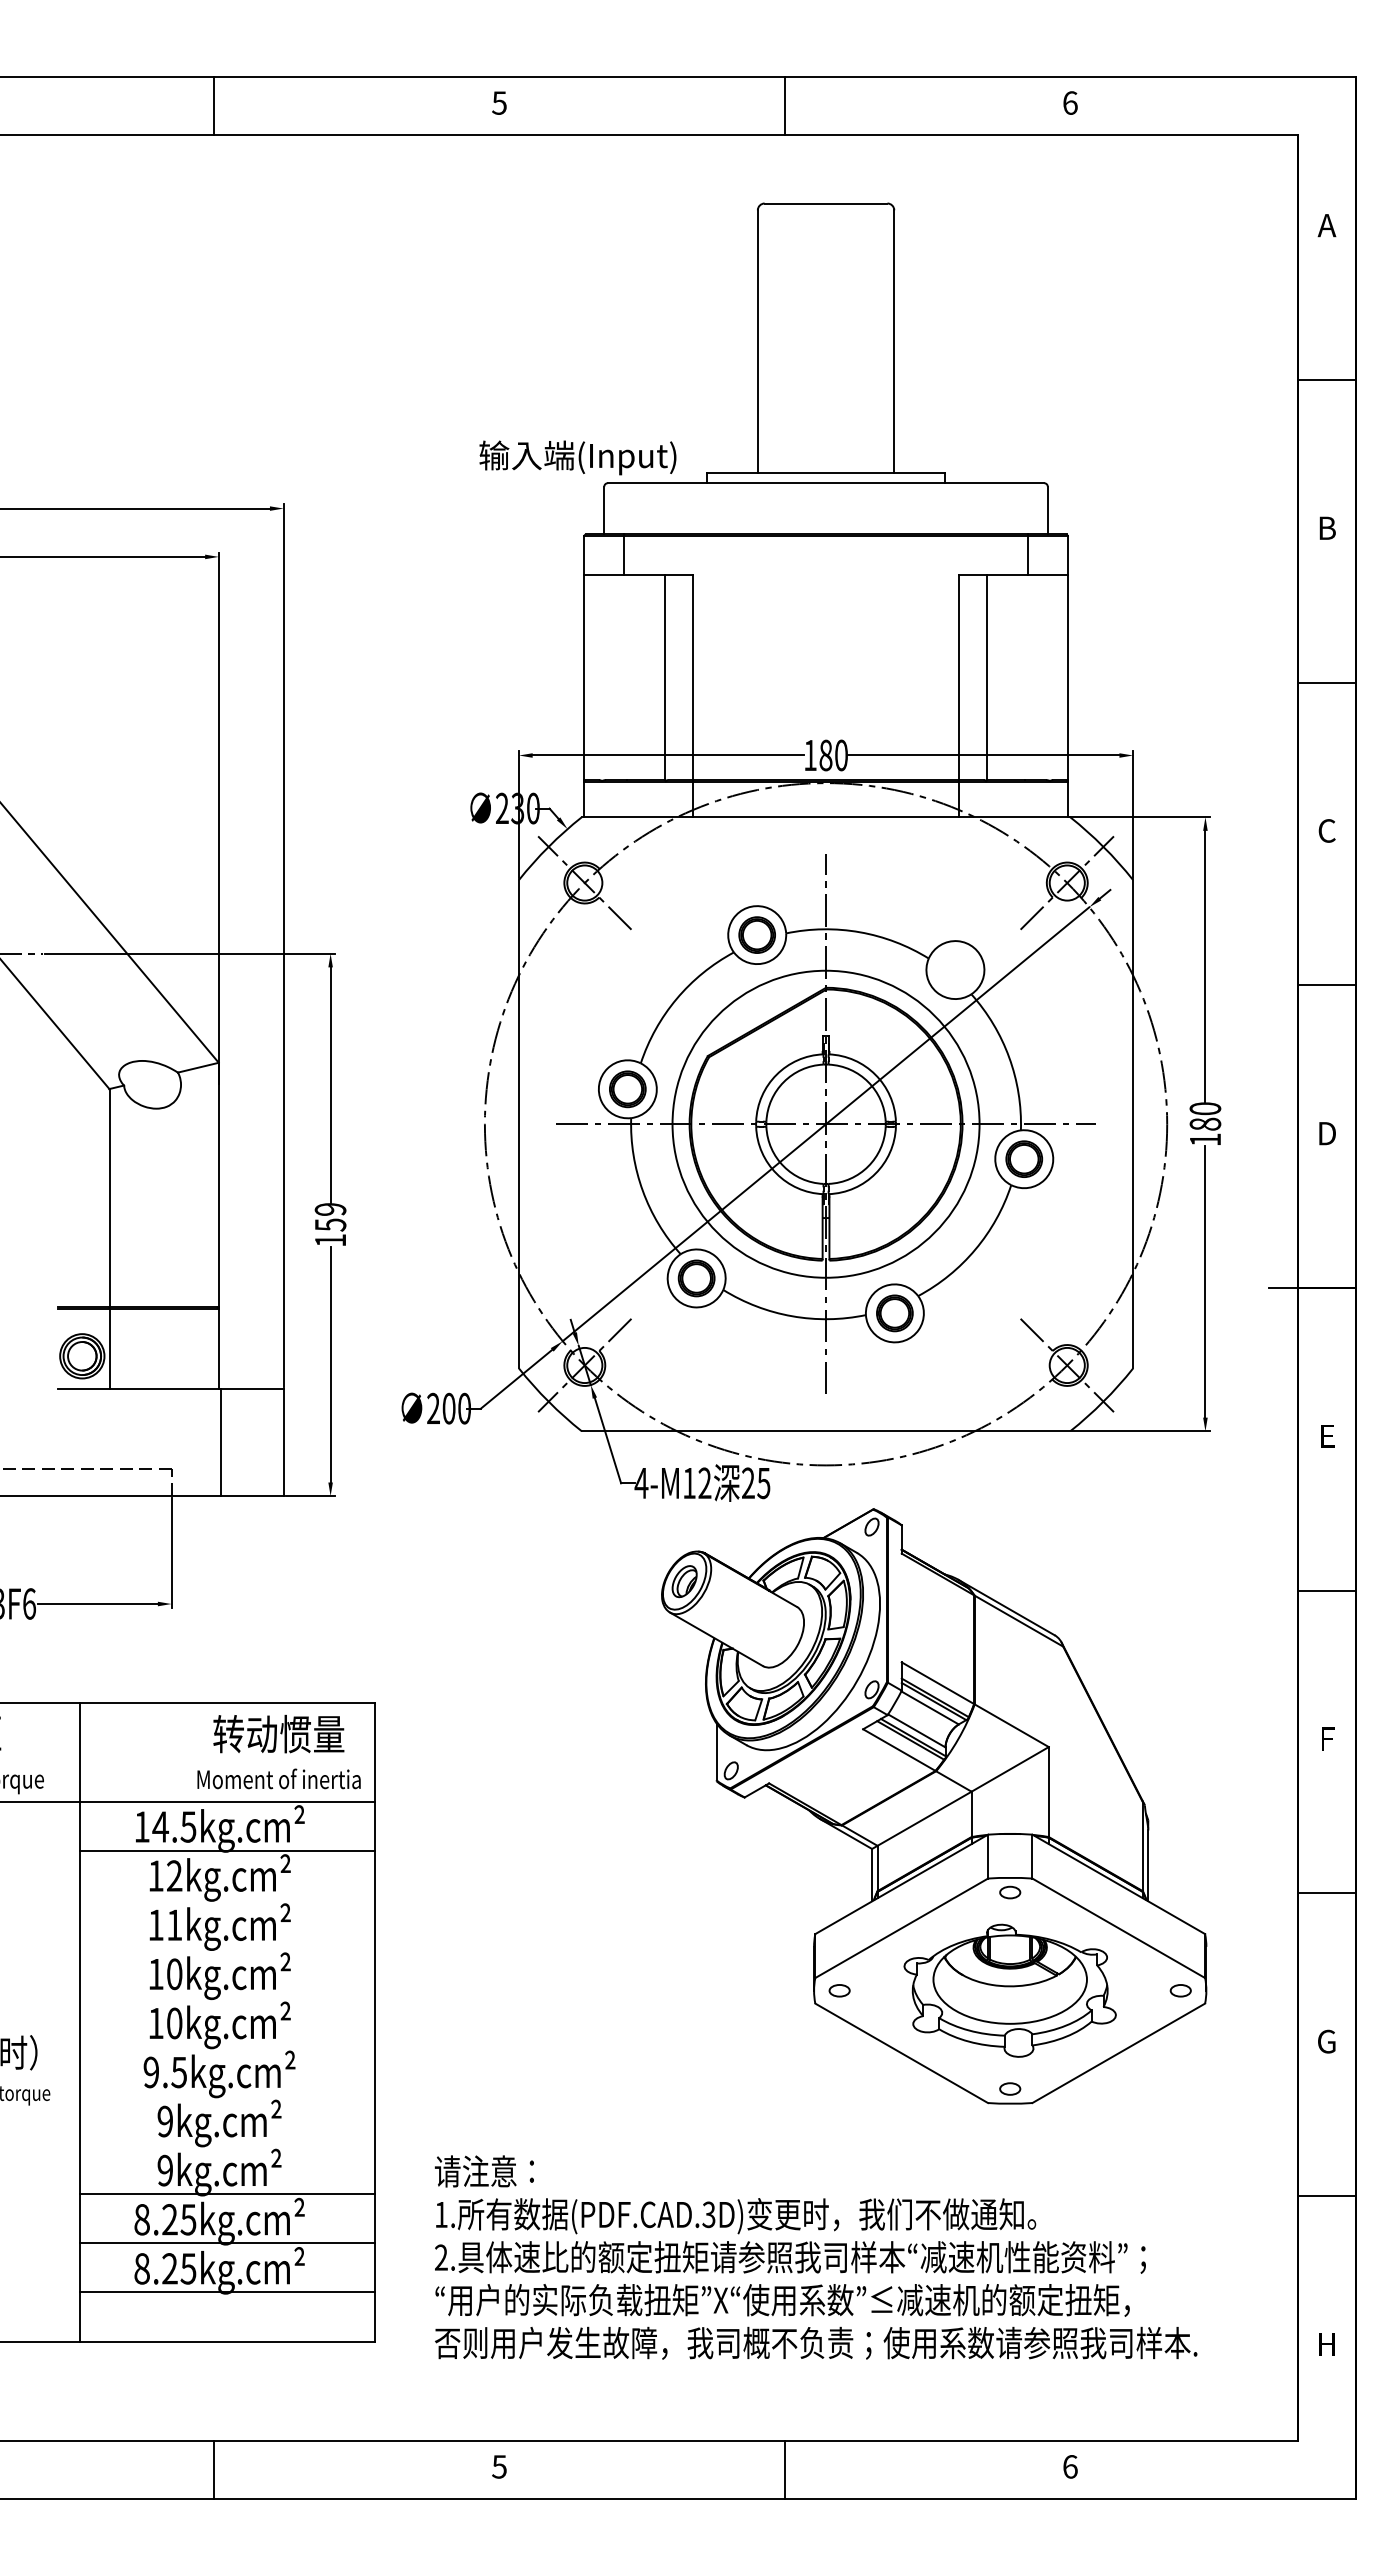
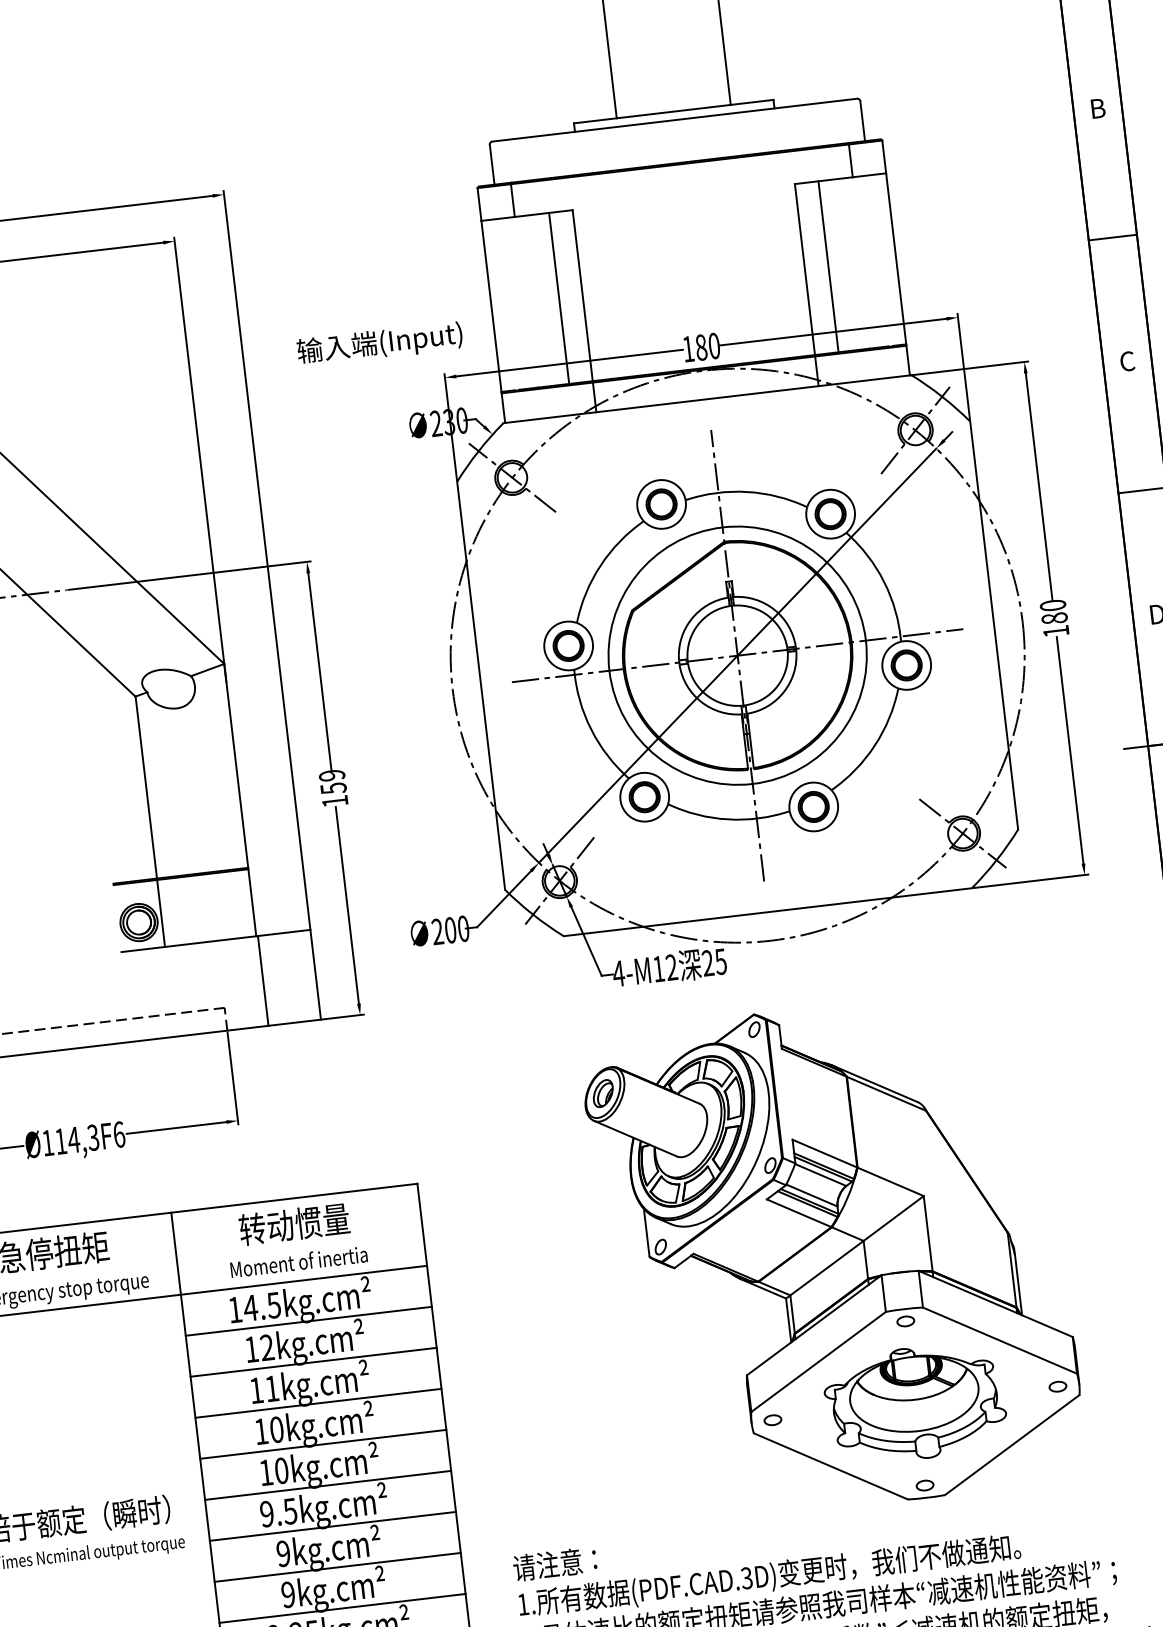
text: (577, 457) -> (379, 343), moved
part: (955, 969) -> (830, 513), added
text: (278, 1751) -> (295, 1238), moved
part: (934, 1806) -> (834, 1256), moved
line: (227, 1899) -> (313, 1362), added
line: (227, 1948) -> (318, 1403), added
line: (227, 1997) -> (323, 1444), added
line: (227, 2047) -> (328, 1485), added
line: (227, 2096) -> (333, 1526), added
line: (227, 2145) -> (337, 1567), added

